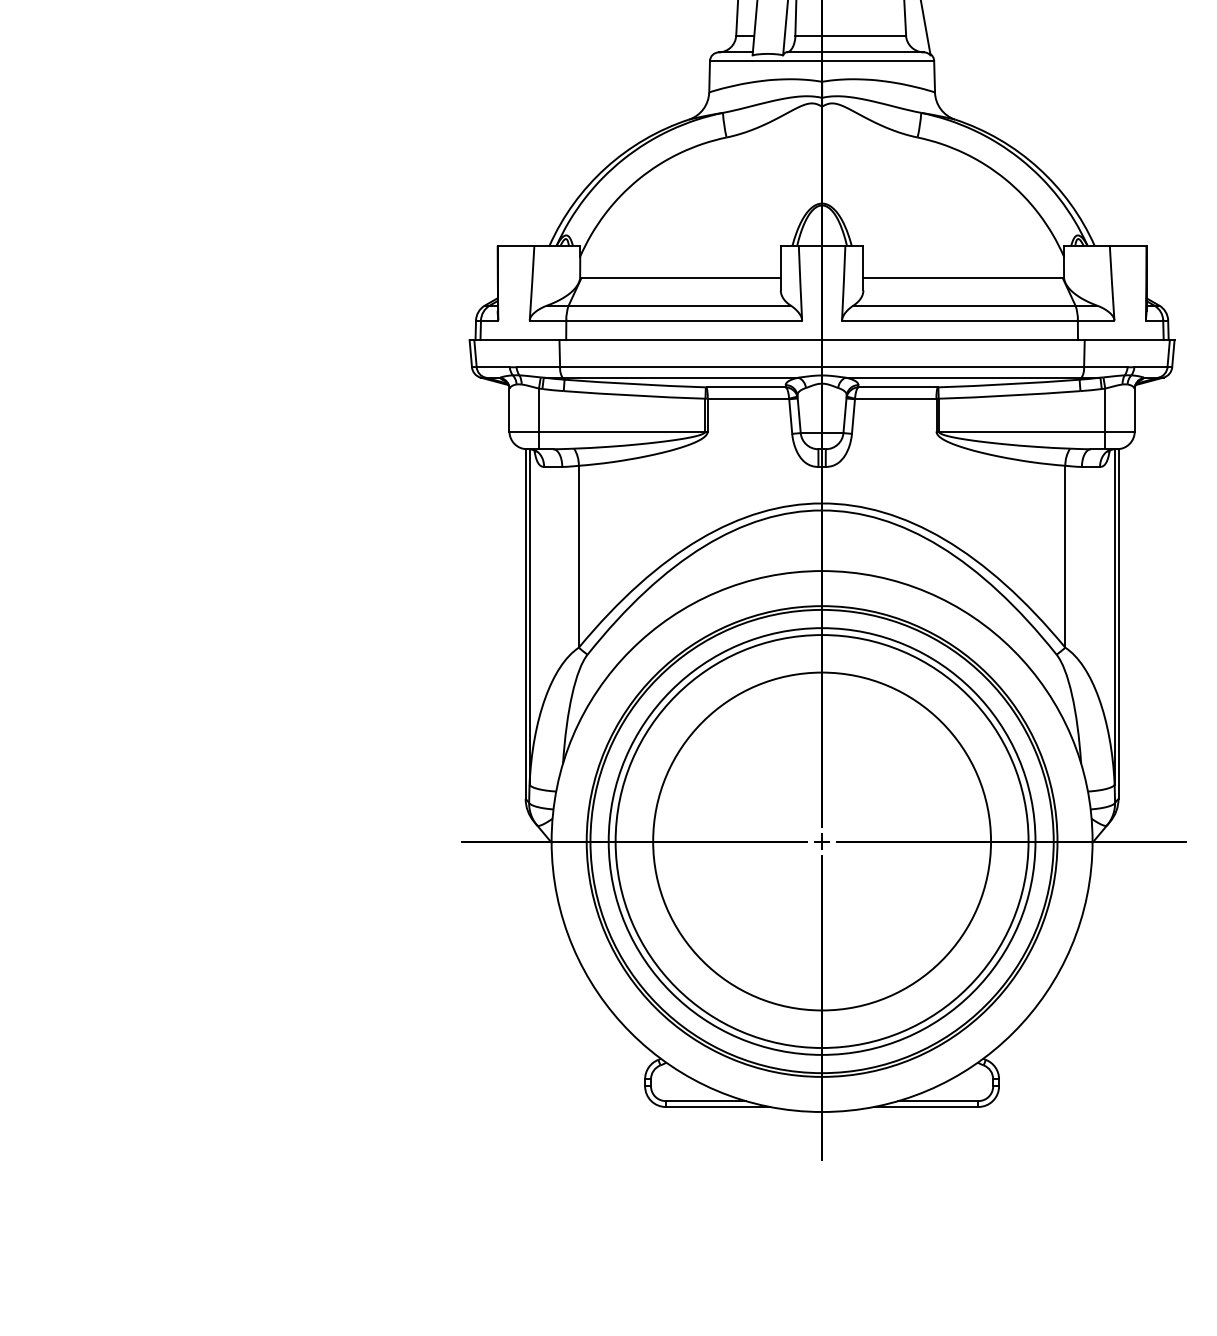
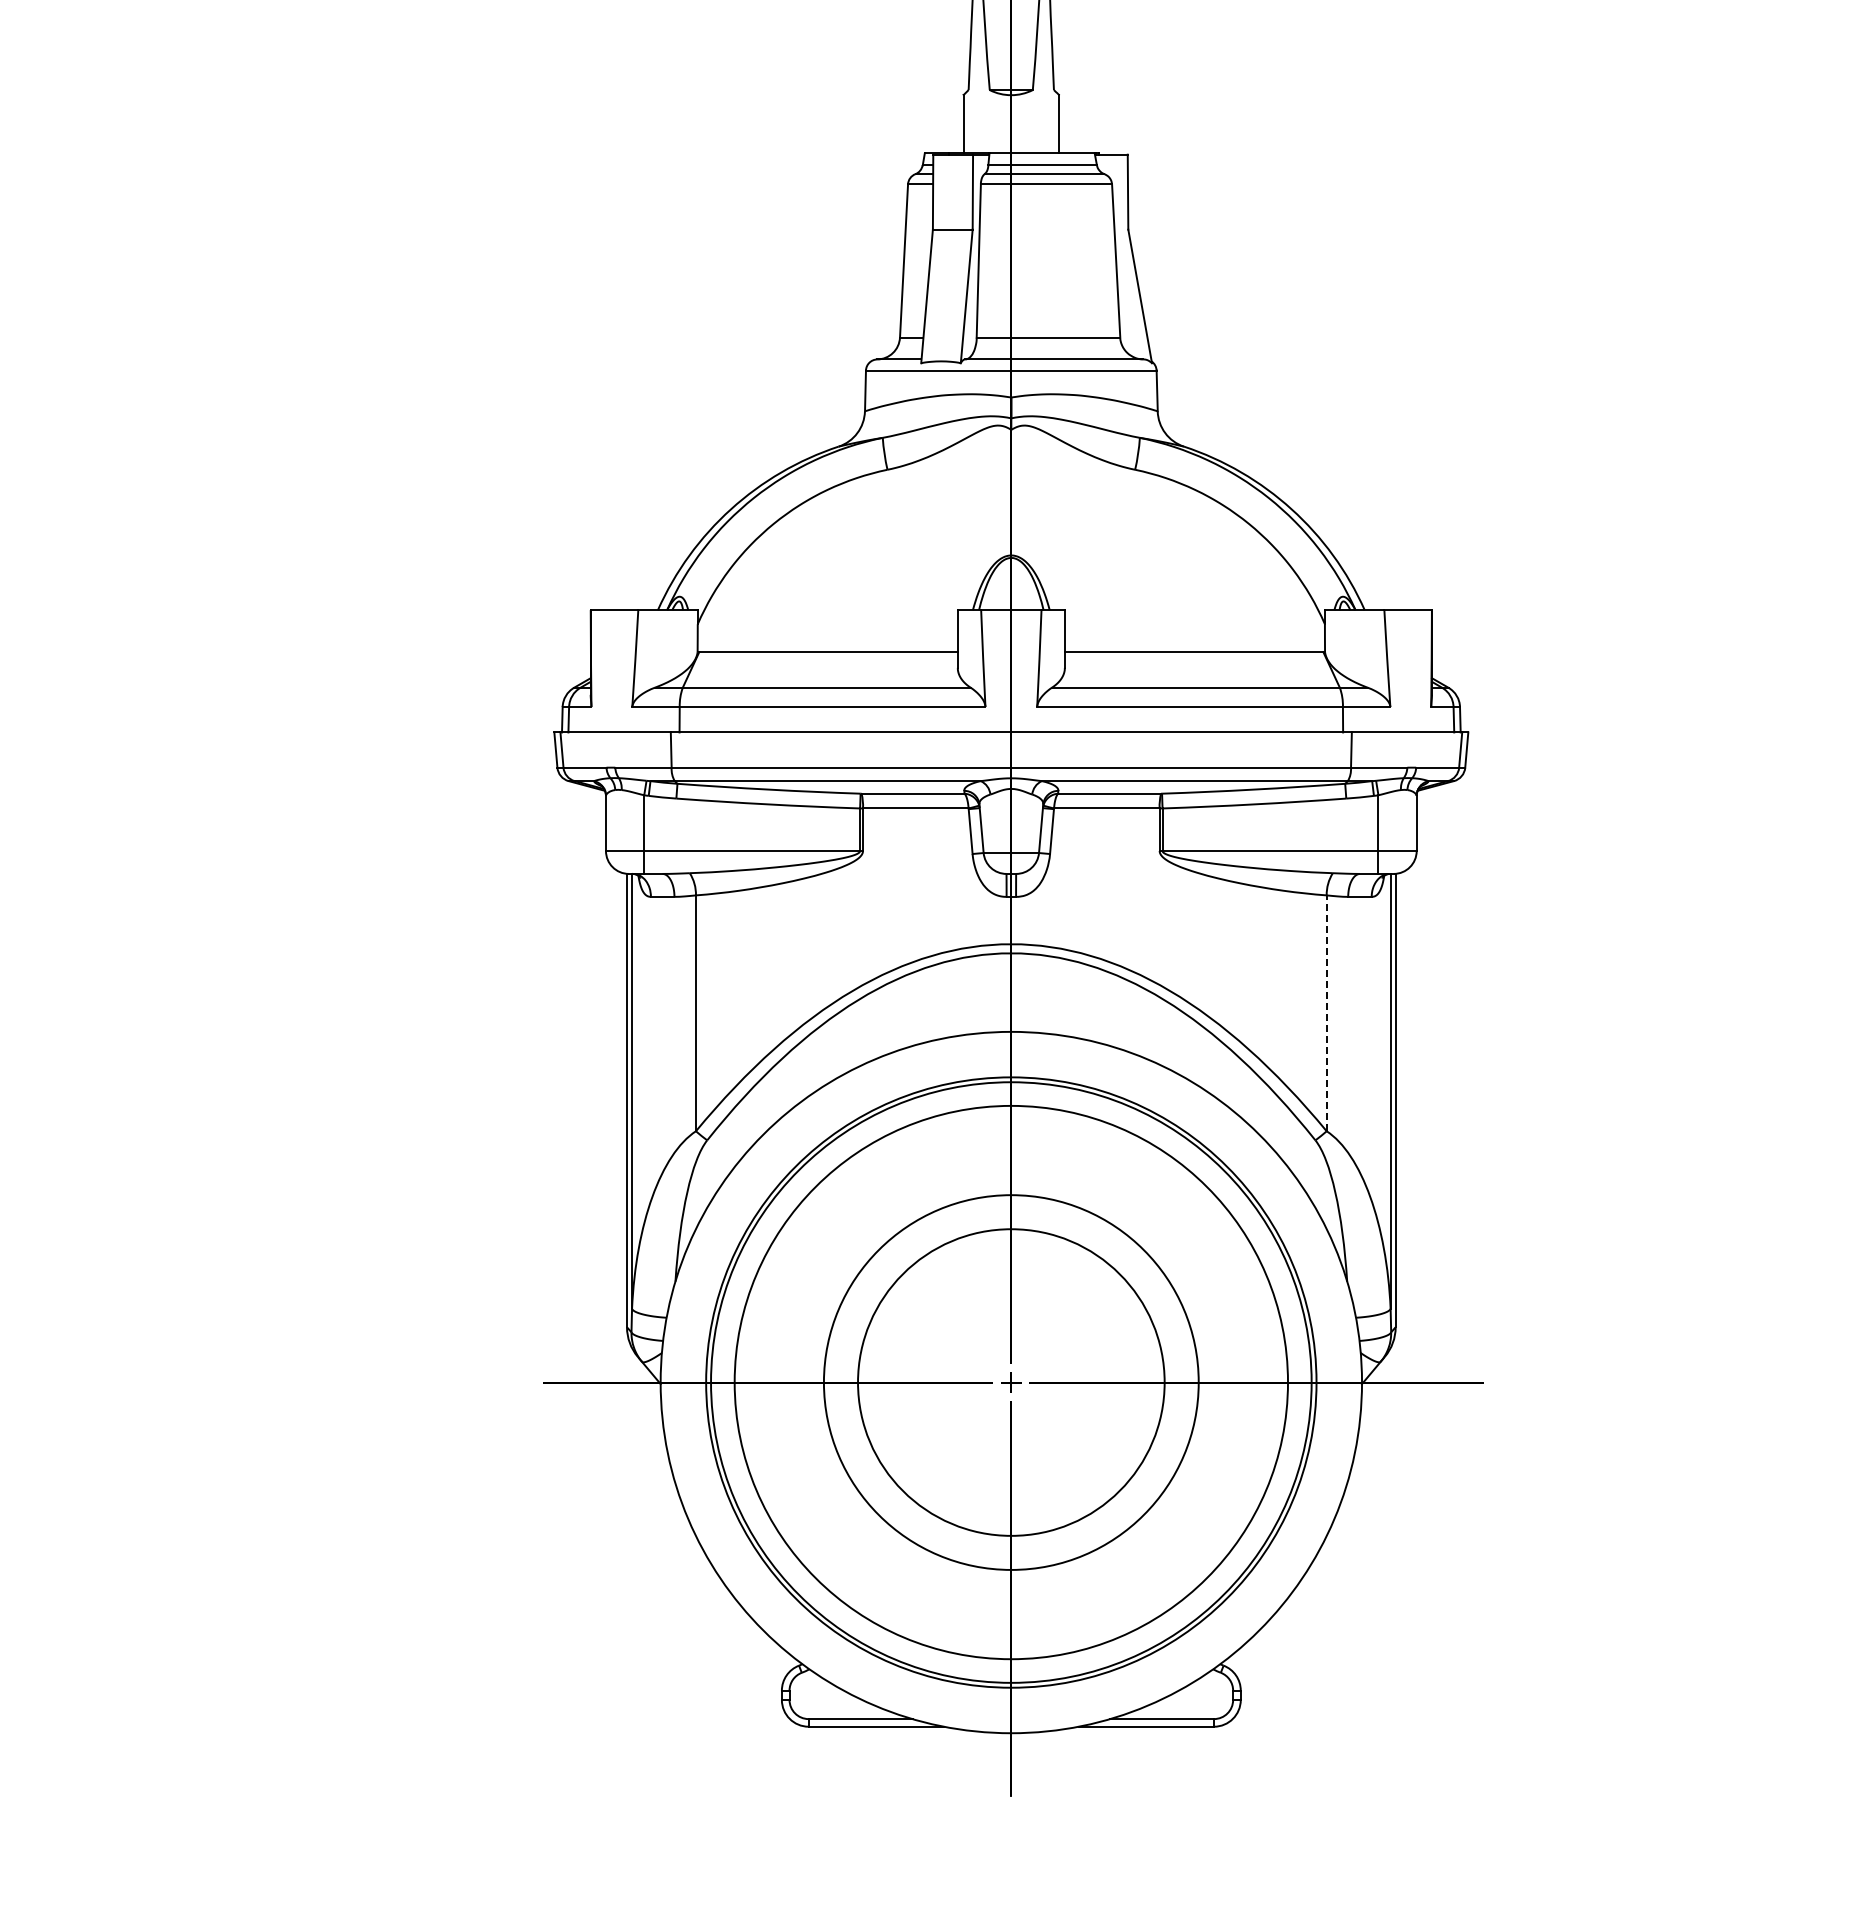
line: (1065, 556) -> (1326, 1013), solid -> dashed
circle: (822, 841) -> (1011, 1382), size x0.7
circle: (822, 841) -> (1011, 1382), size x0.7

